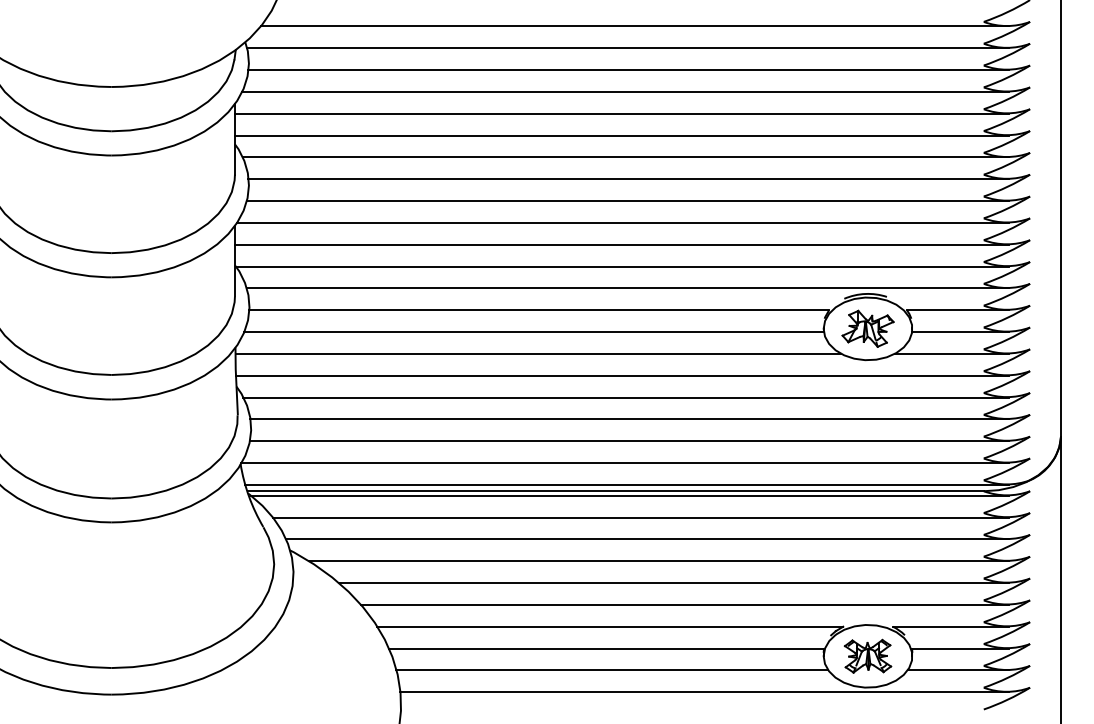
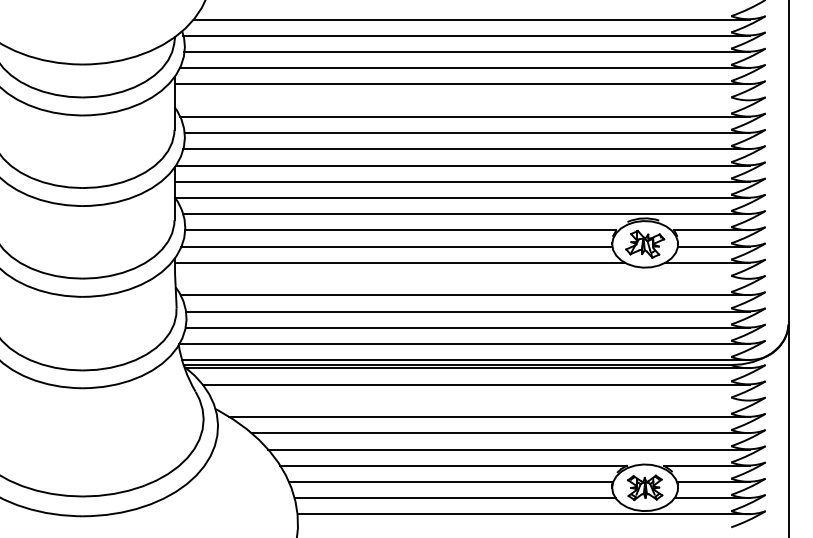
line: (622, 135) -> (462, 100), removed
line: (622, 376) -> (462, 279), removed
line: (647, 538) -> (481, 400), removed

